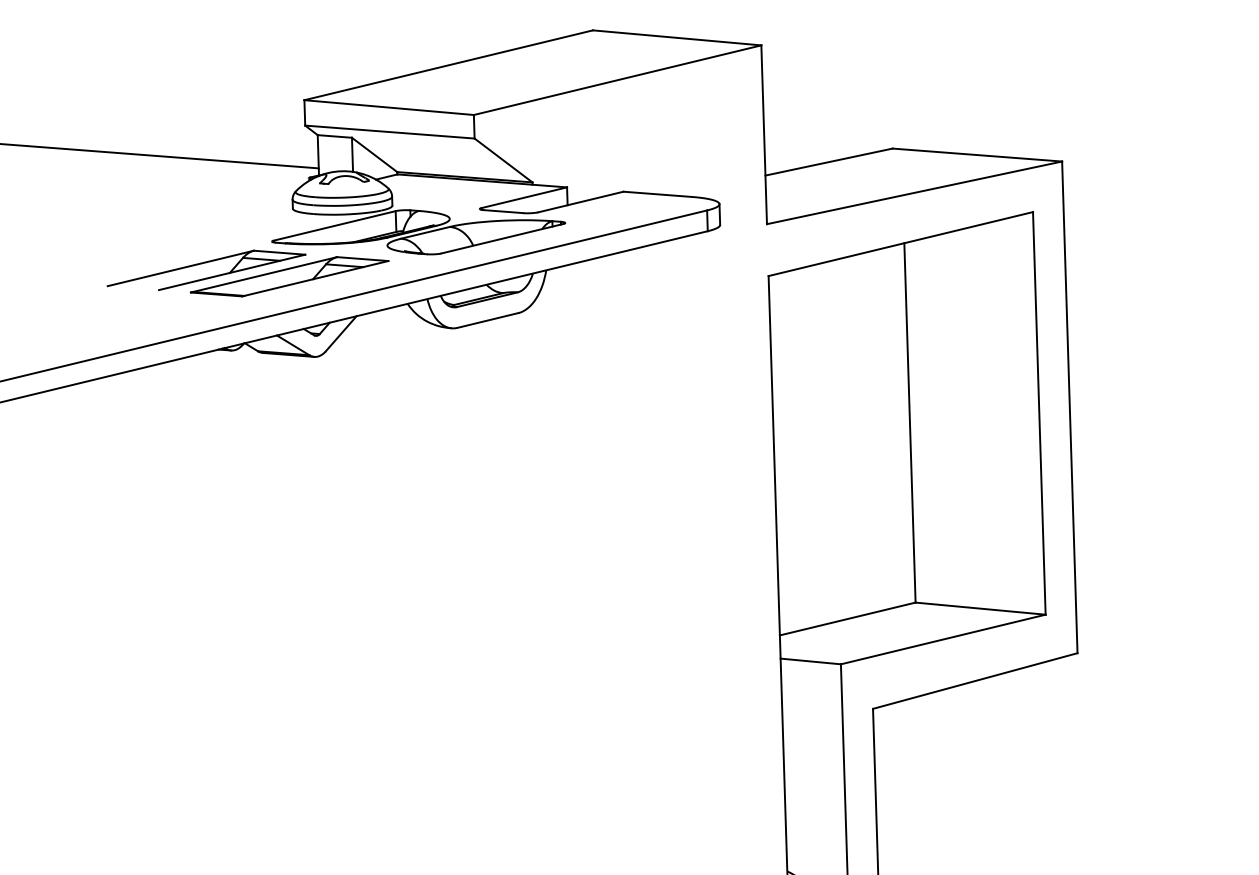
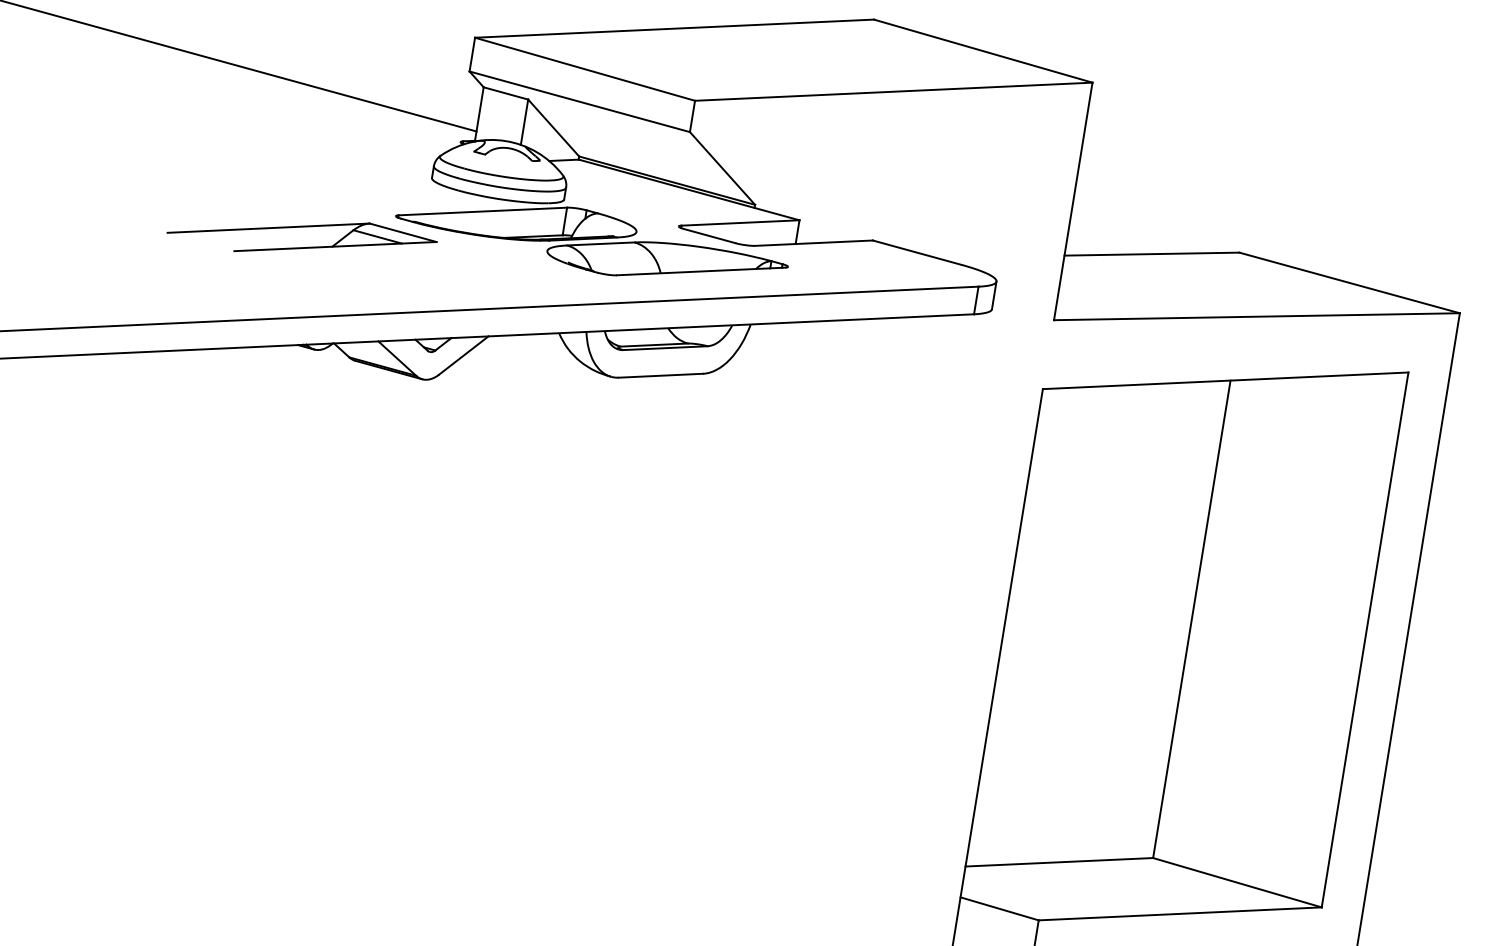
part: (289, 276) -> (410, 266), removed

